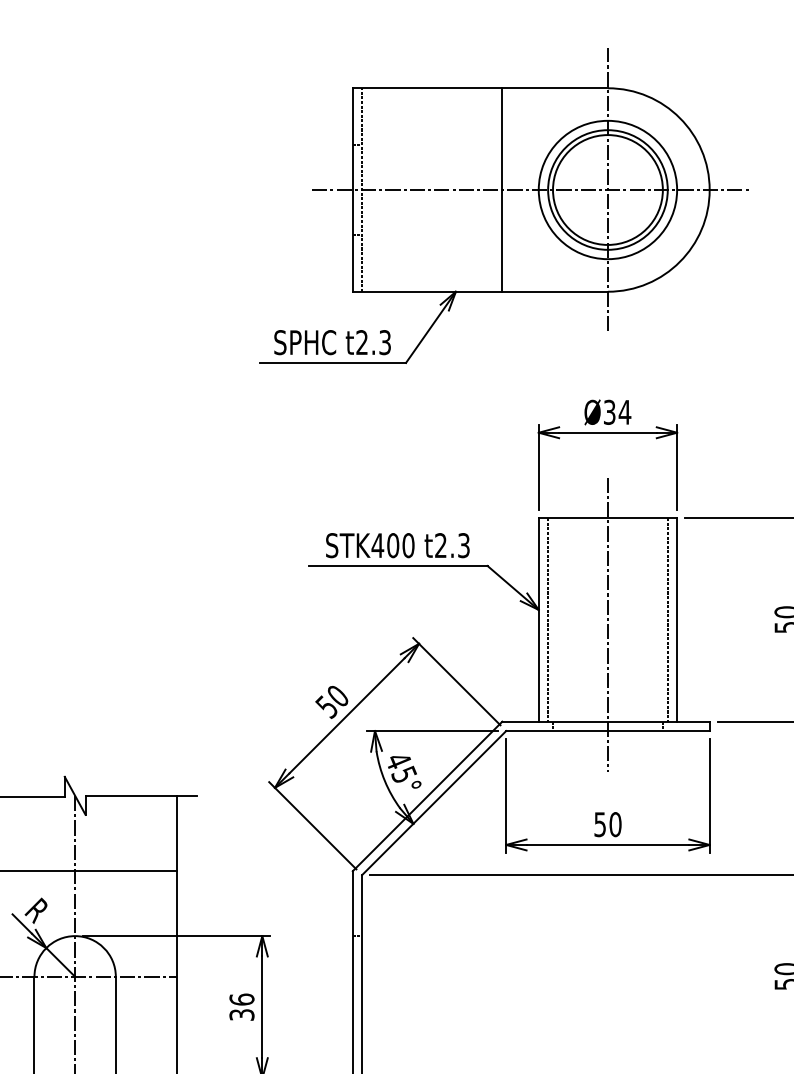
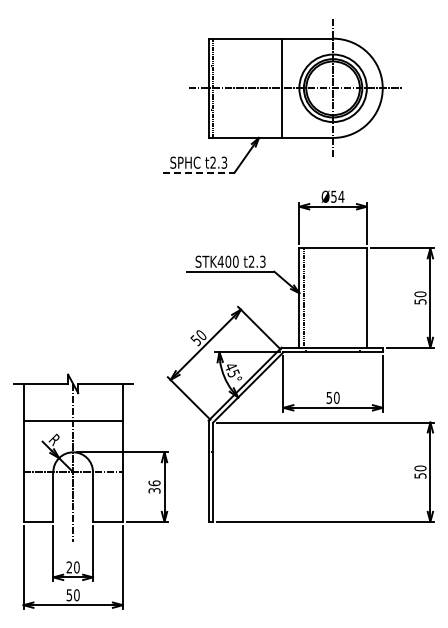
line: (332, 362) -> (198, 172), solid -> dashed
text: (608, 409) -> (333, 195), Ø34 -> Ø54
line: (668, 618) -> (362, 297), removed
line: (608, 624) -> (333, 300), removed

